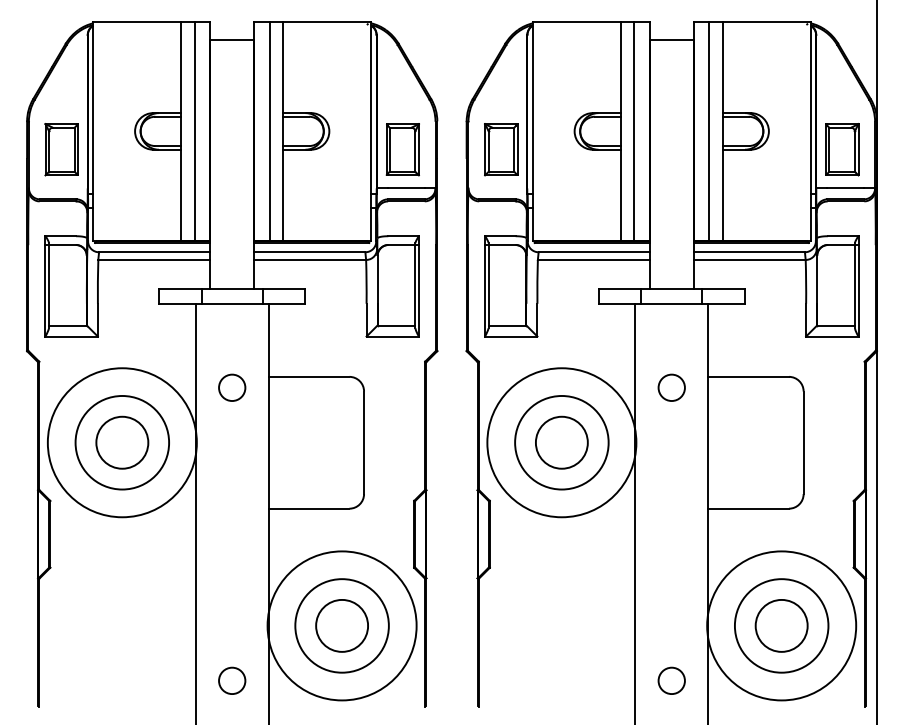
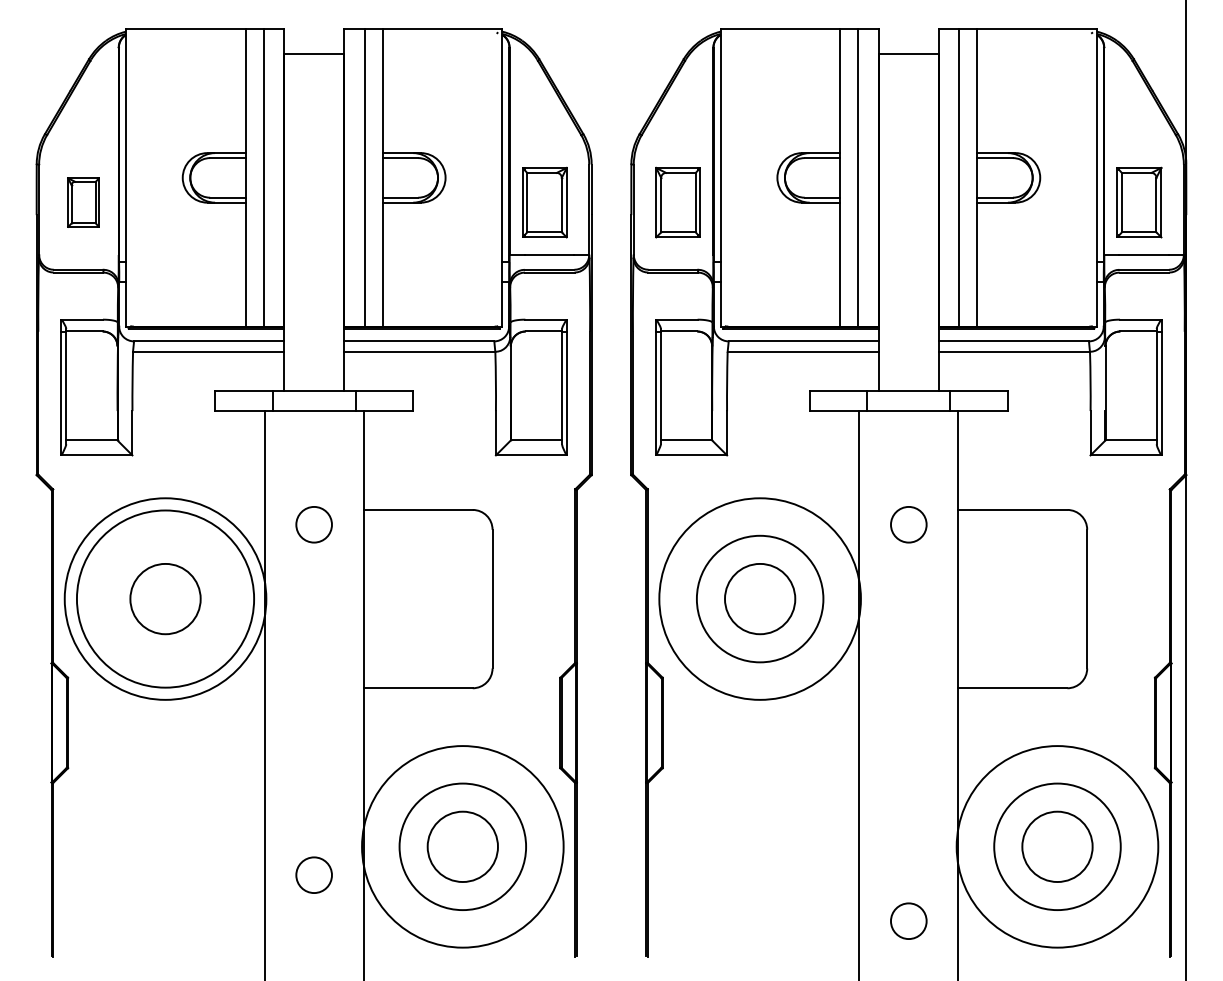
part: (61, 149) -> (83, 202), size x0.7
circle: (122, 442) -> (165, 598), size x1.4
circle: (231, 680) -> (313, 874), moved

